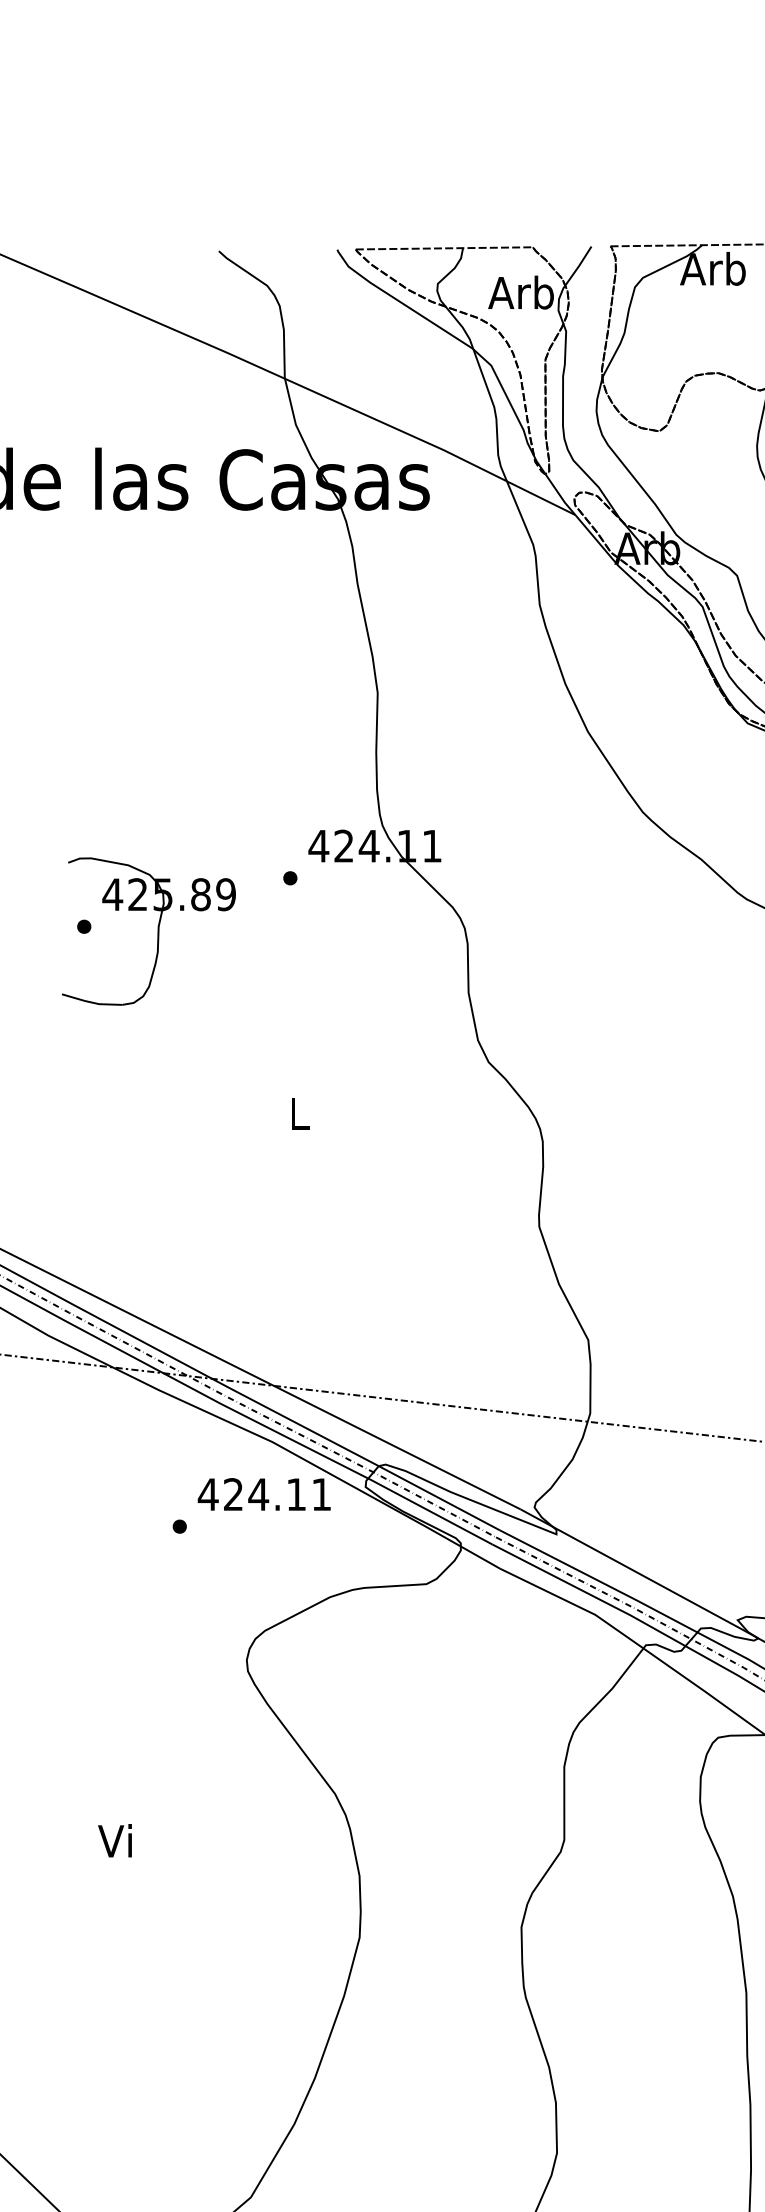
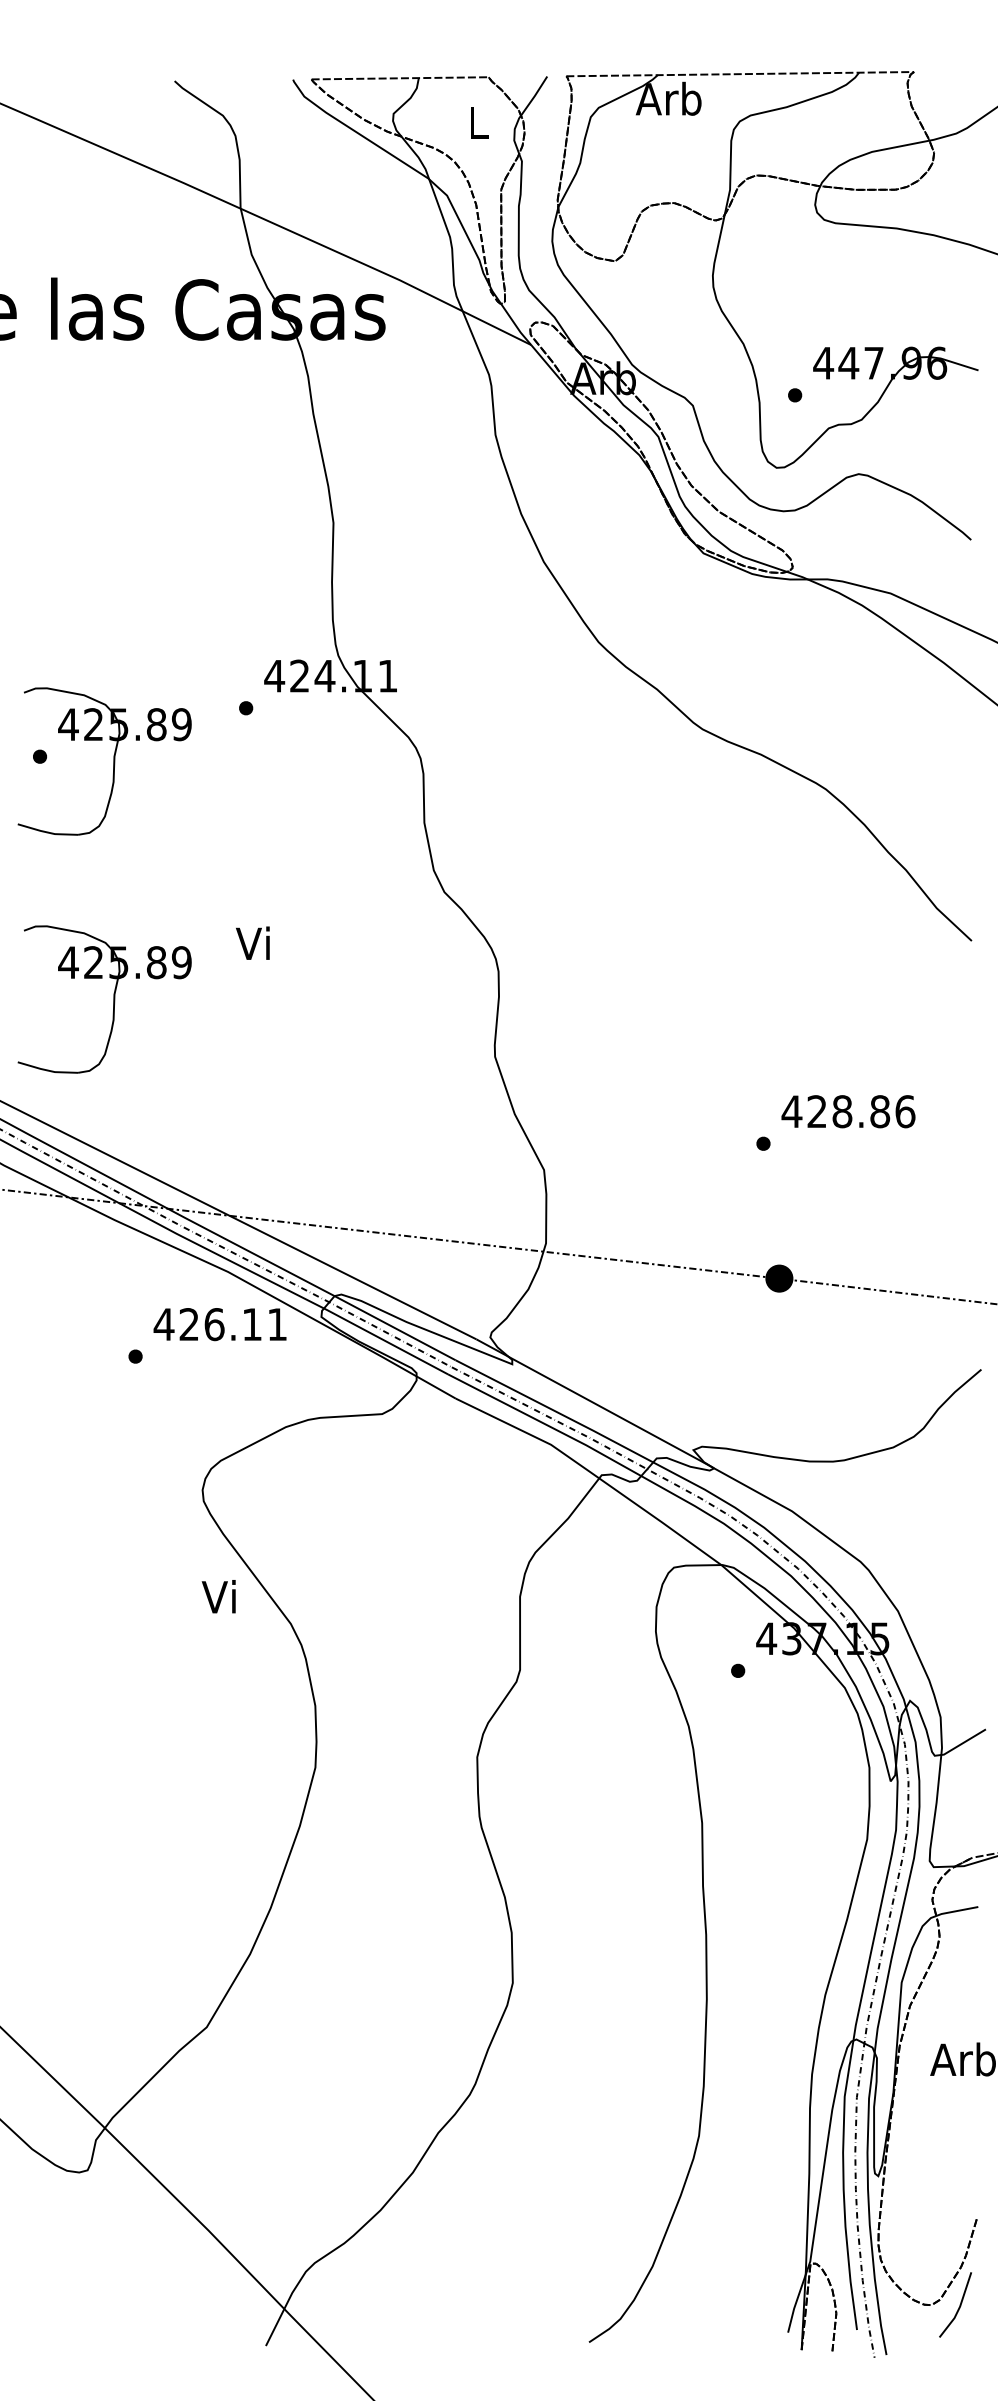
text: (520, 292) -> (476, 122), Arb -> L
text: (296, 1112) -> (252, 942), L -> Vi
part: (157, 1169) -> (113, 999), added
text: (258, 1494) -> (214, 1324), 424.11 -> 426.11
text: (114, 1840) -> (218, 1596), moved

